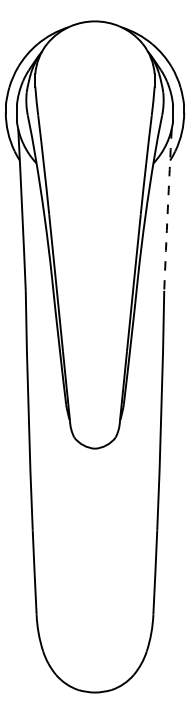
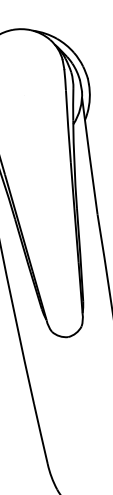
arc: (167, 210) -> (89, 156), dashed -> solid

